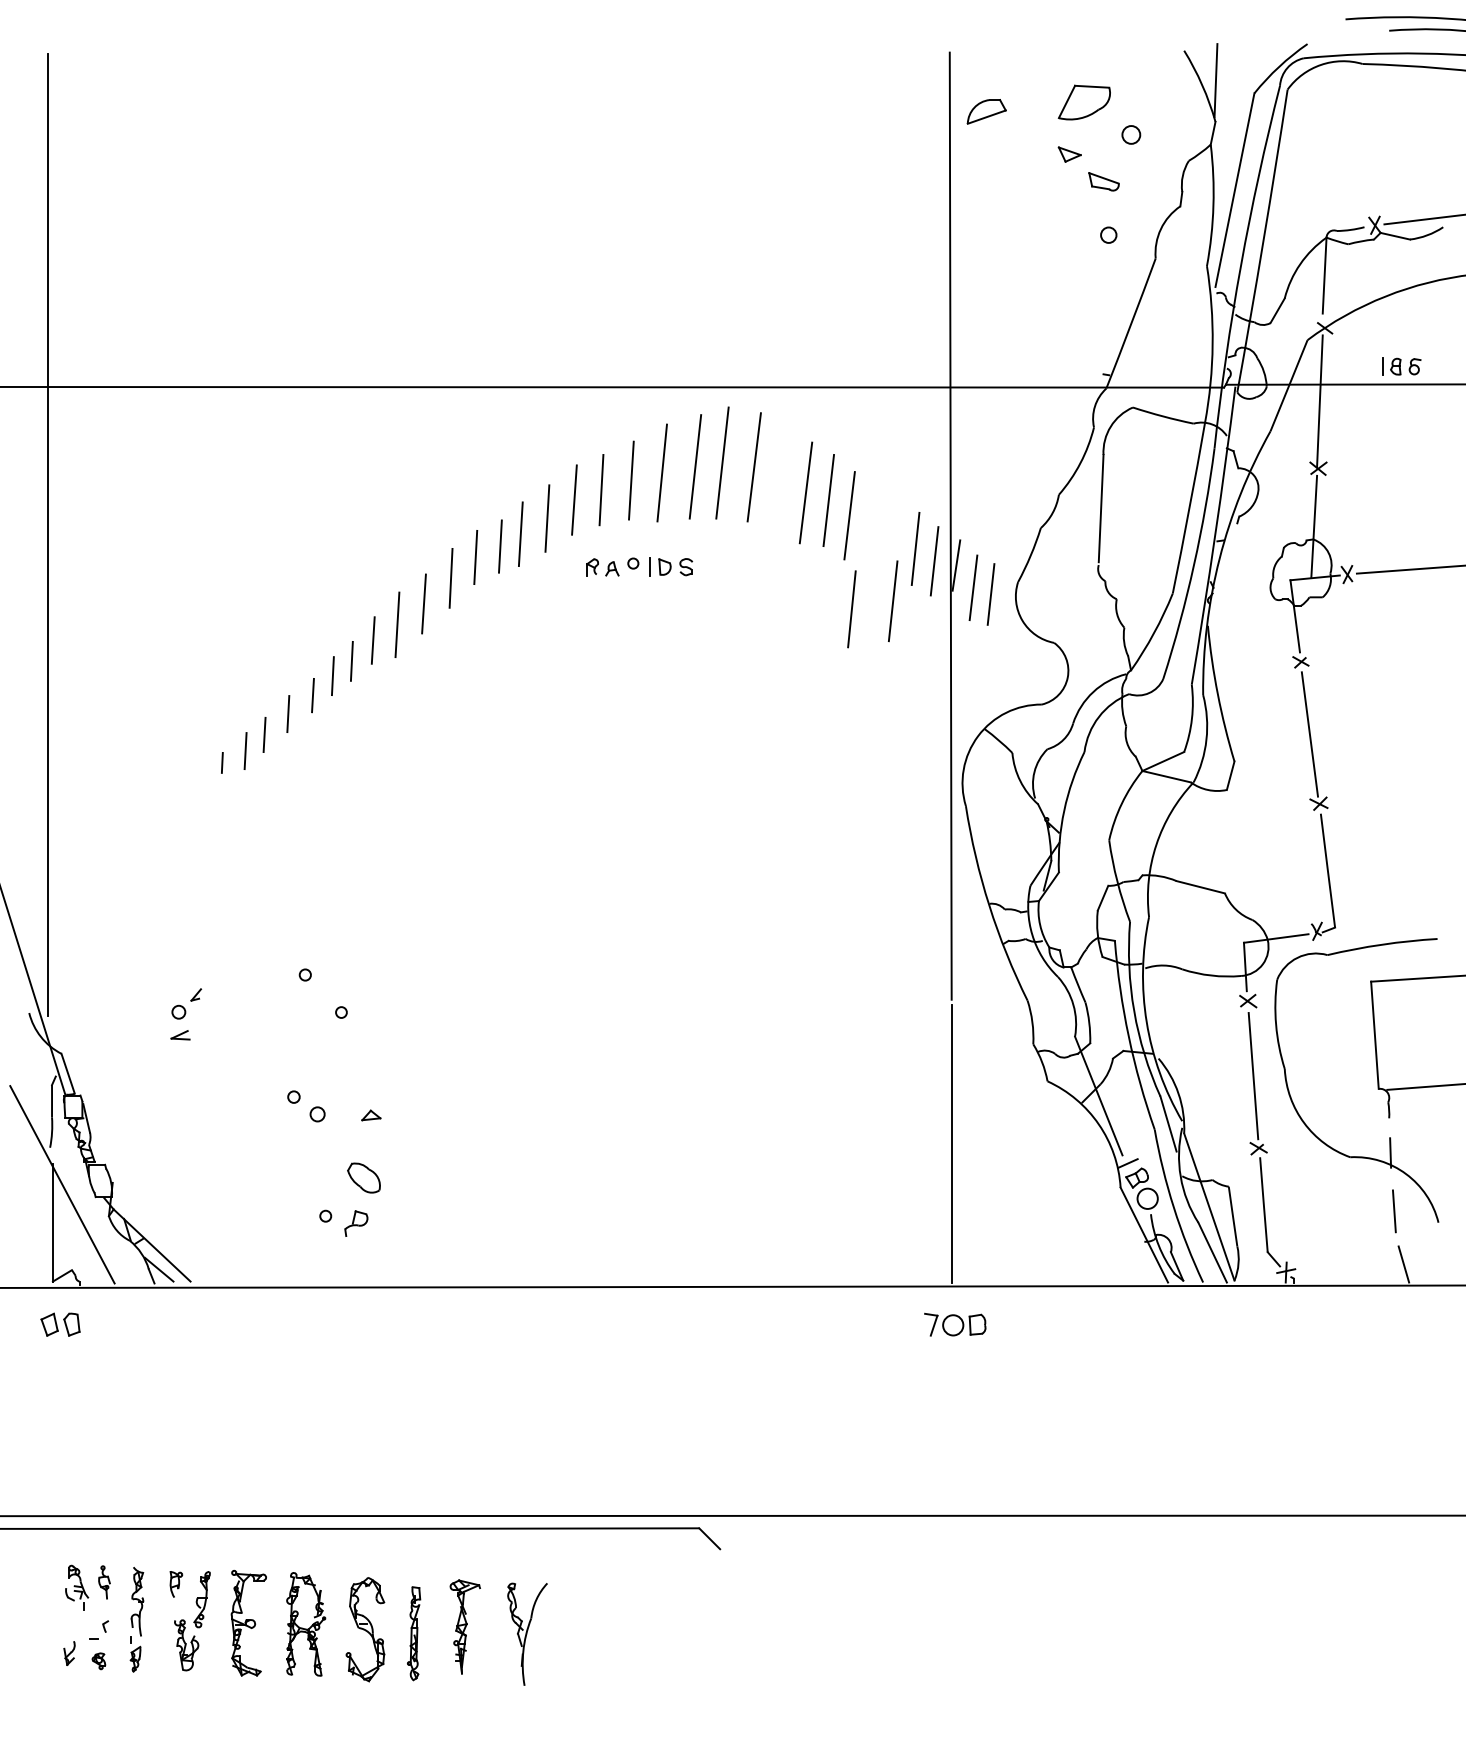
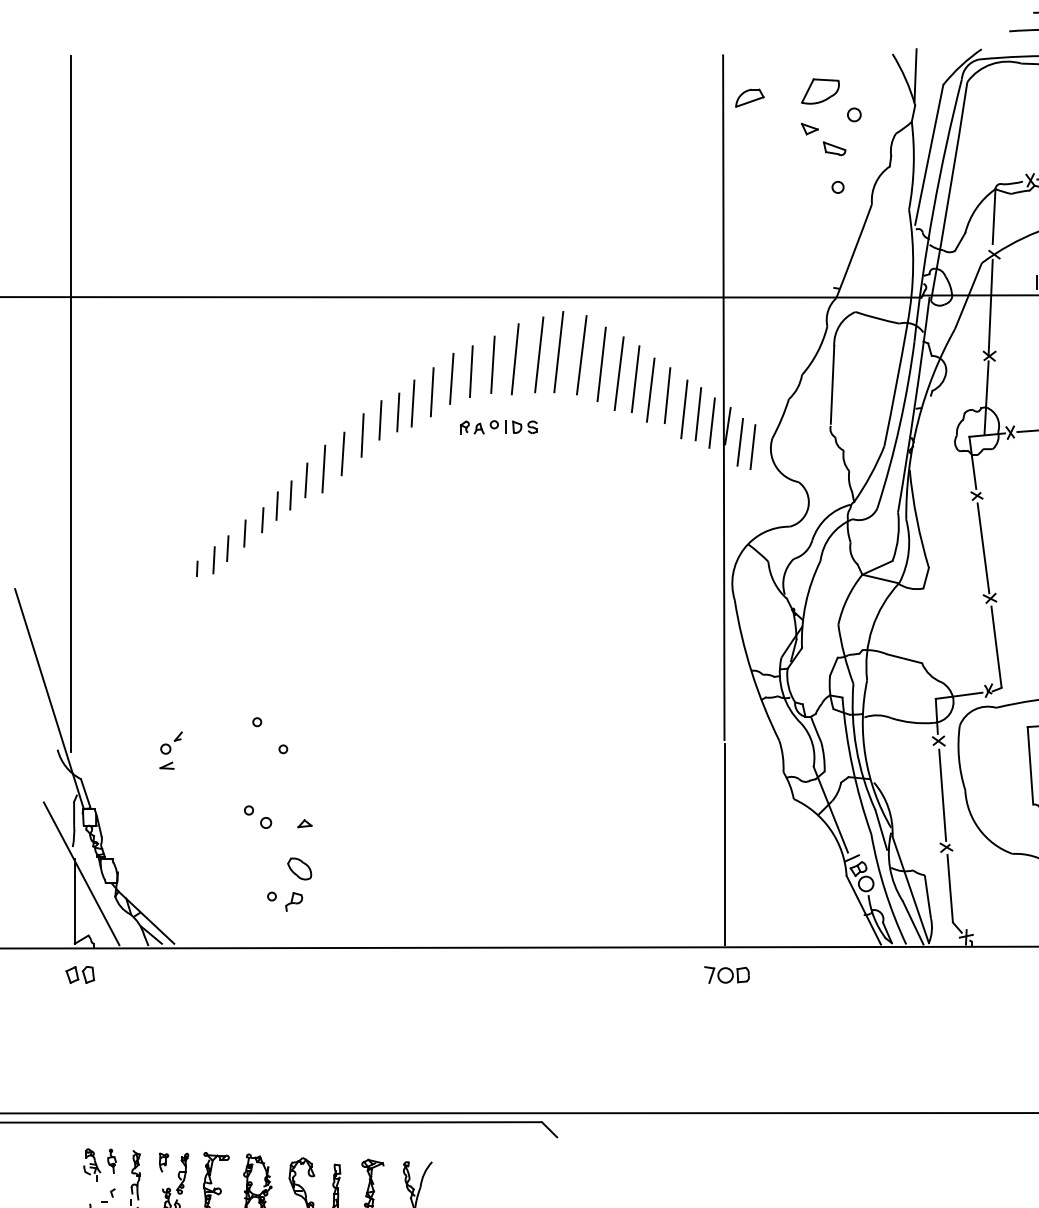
line: (781, 479) -> (601, 363), added
line: (893, 601) -> (684, 409), moved
line: (851, 609) -> (667, 395), moved

